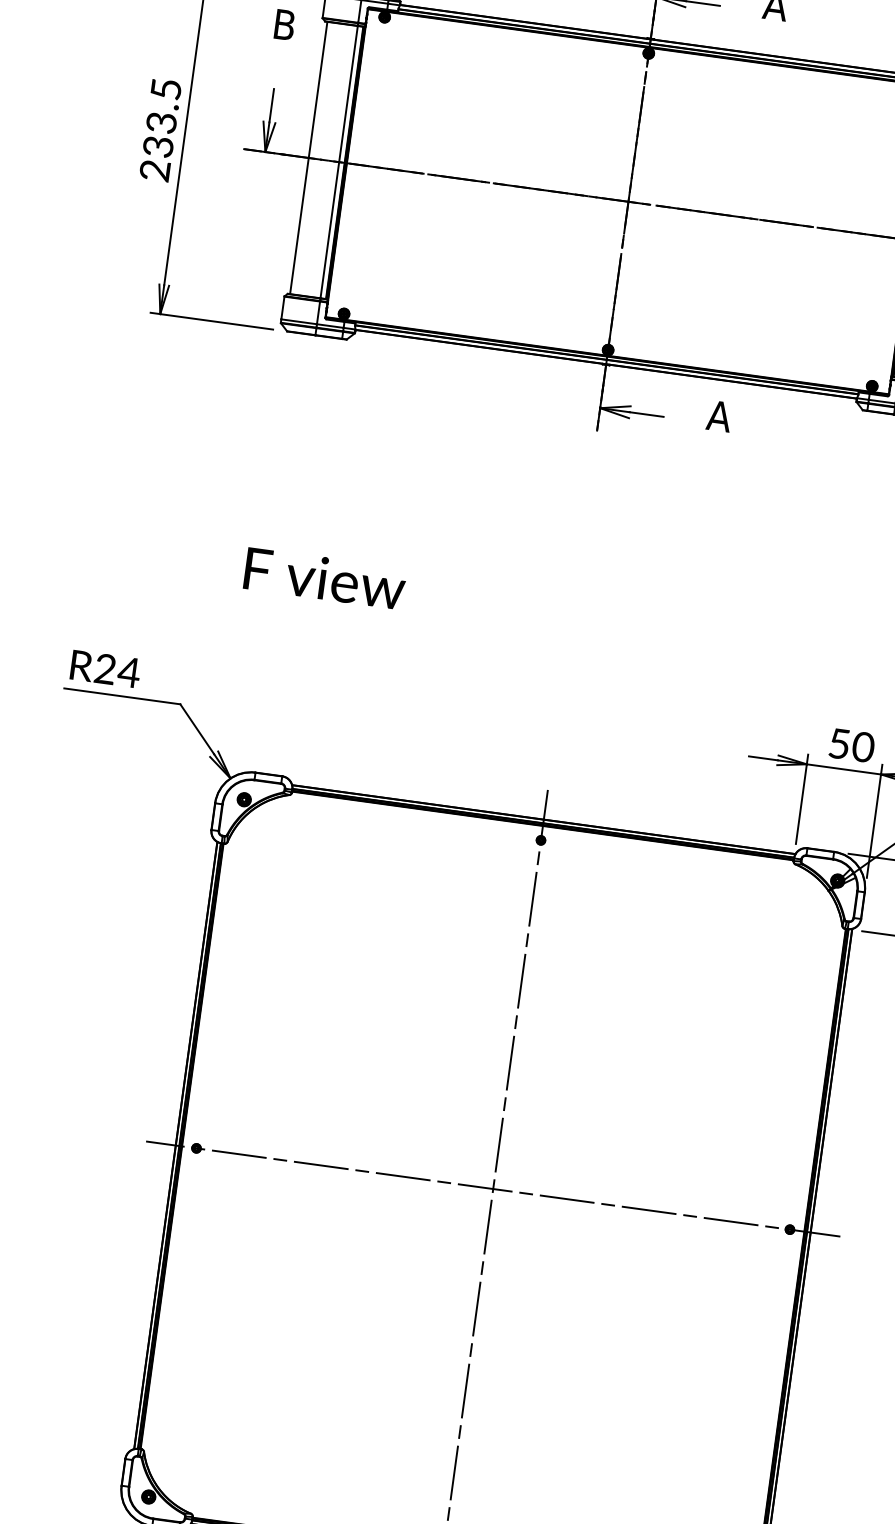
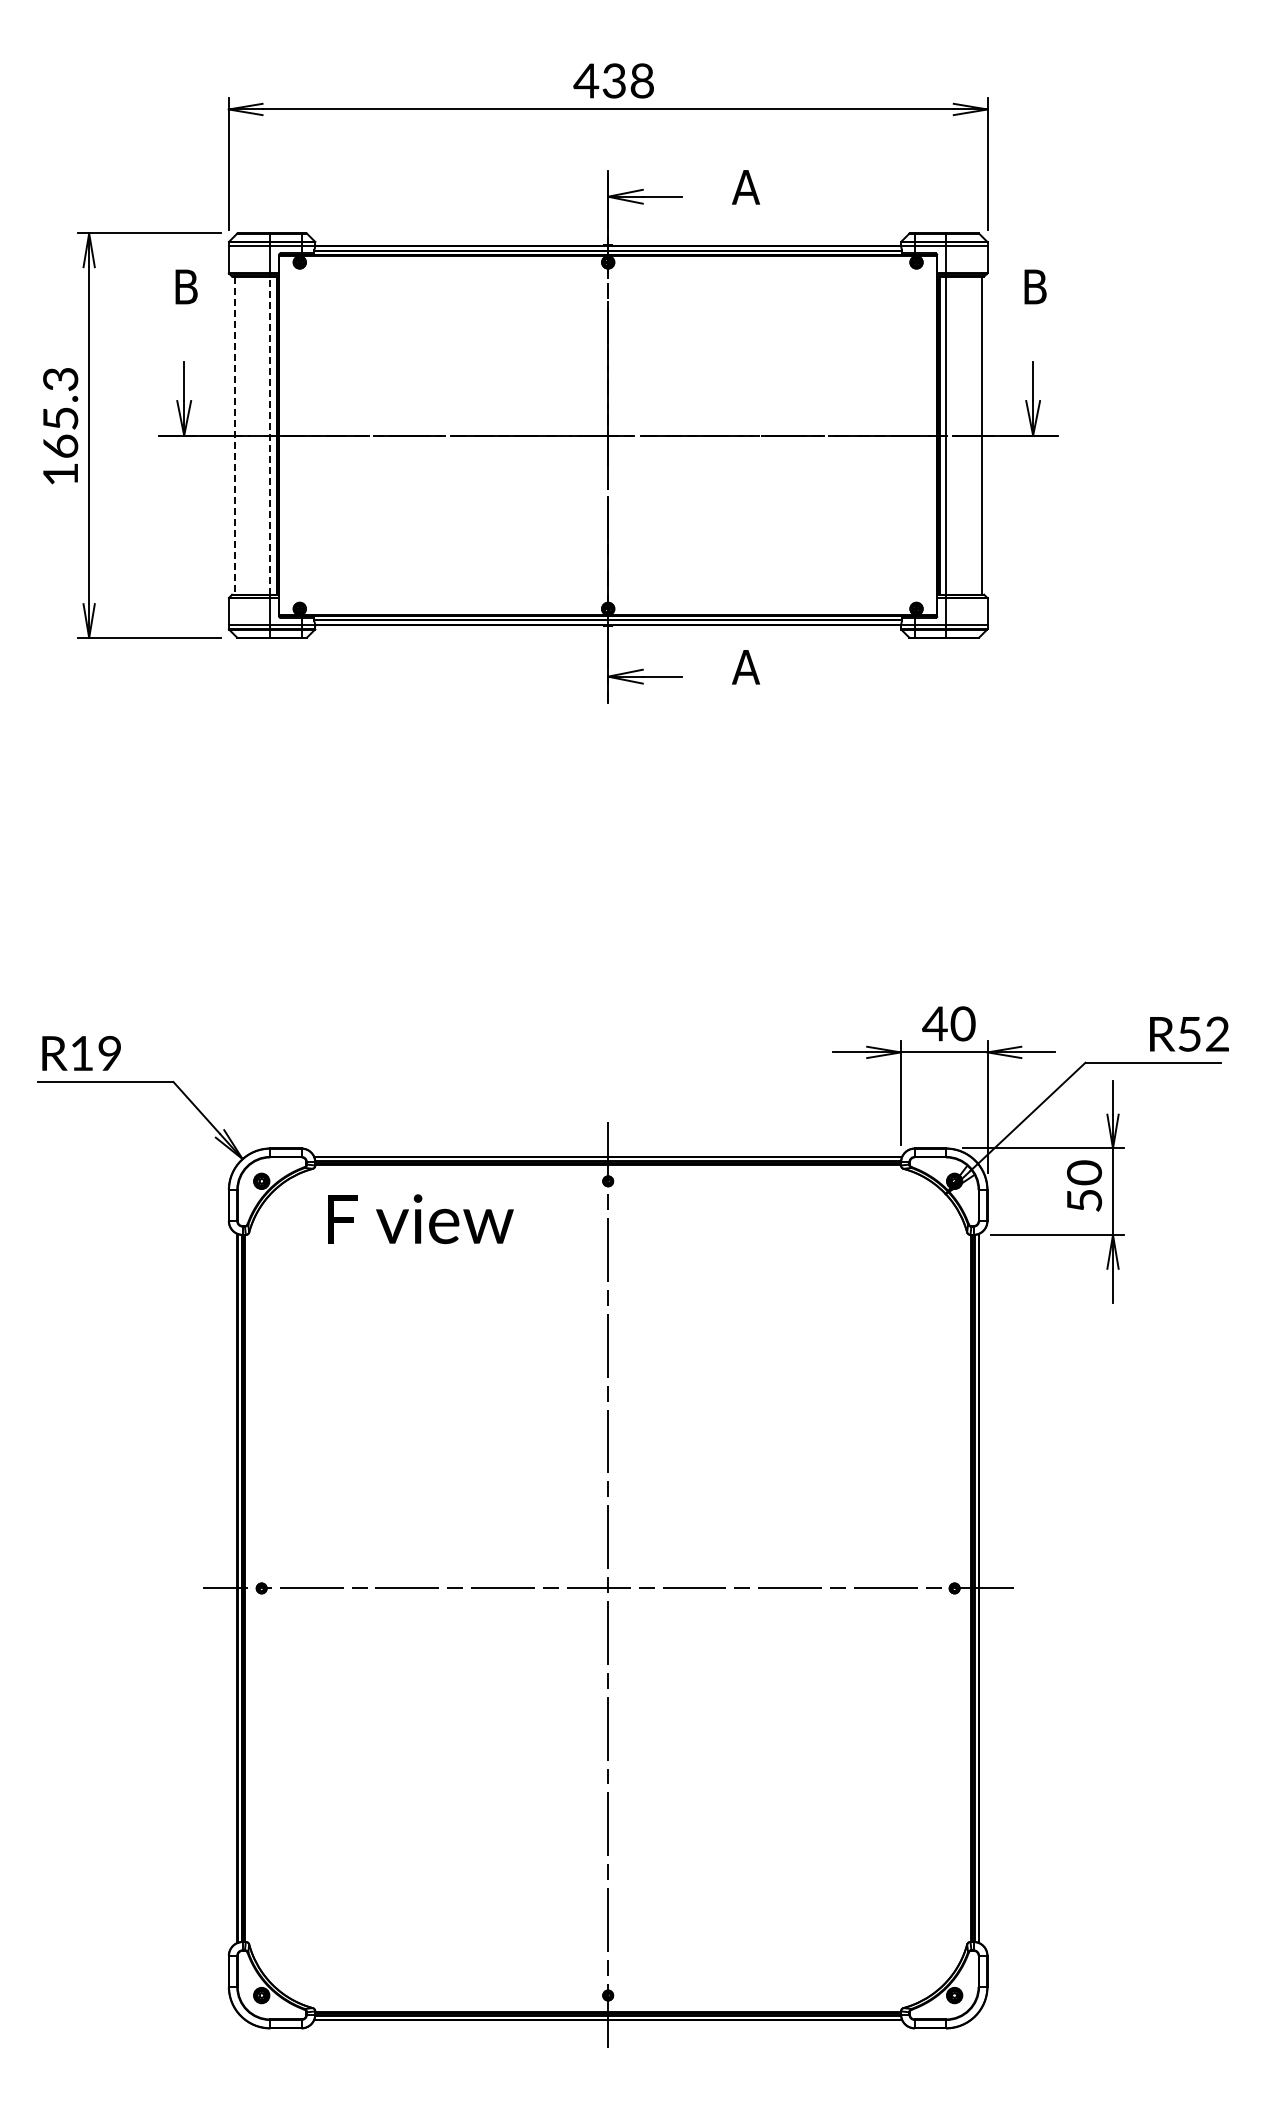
text: (160, 130) -> (60, 427), 233.5 -> 165.3
line: (308, 157) -> (234, 435), solid -> dashed
line: (339, 162) -> (270, 435), solid -> dashed
text: (324, 578) -> (420, 1219), moved
text: (117, 670) -> (96, 1052), R24 -> R19
text: (838, 743) -> (934, 1023), 50 -> 40

